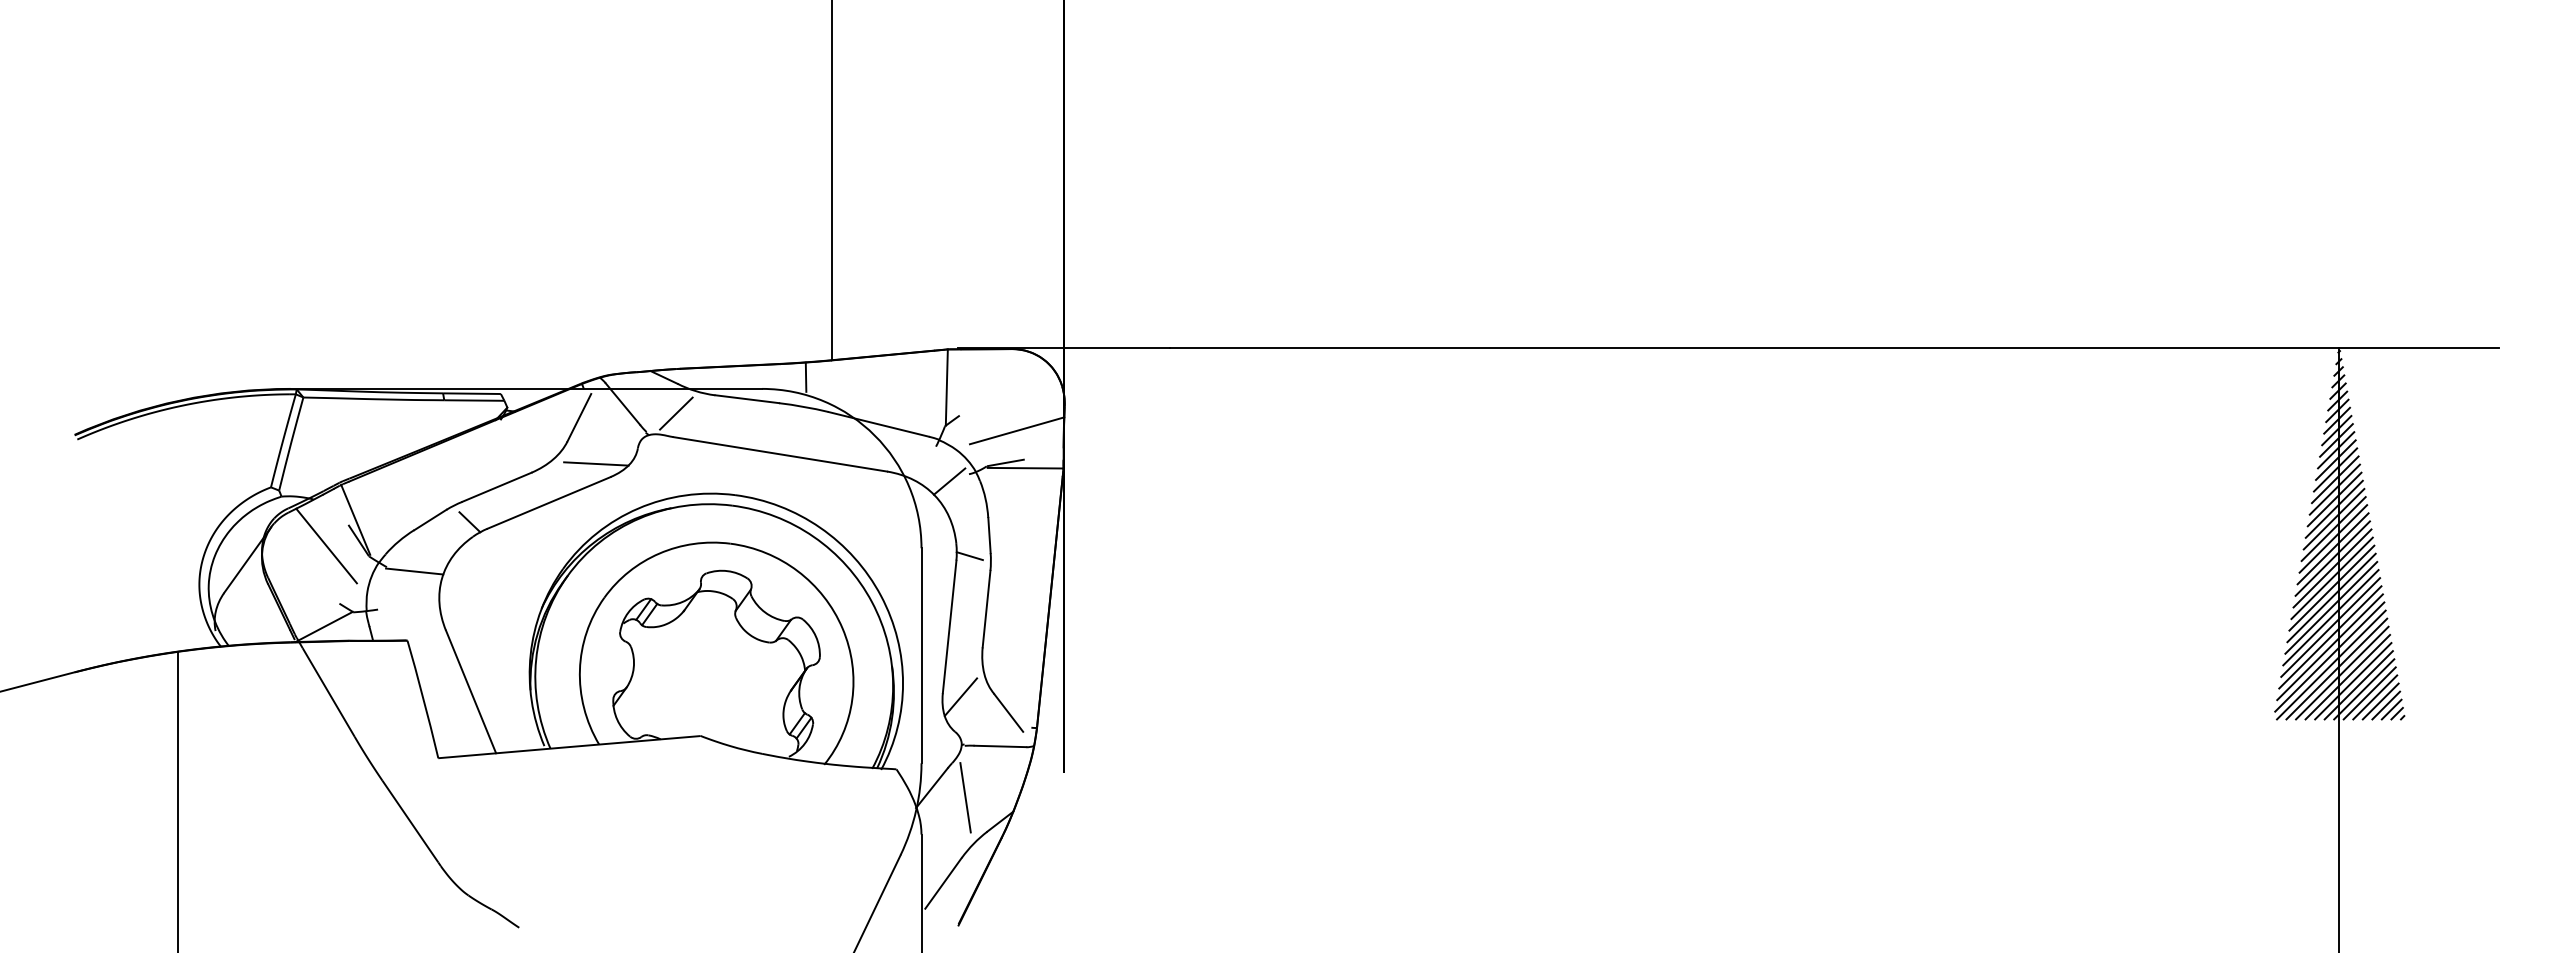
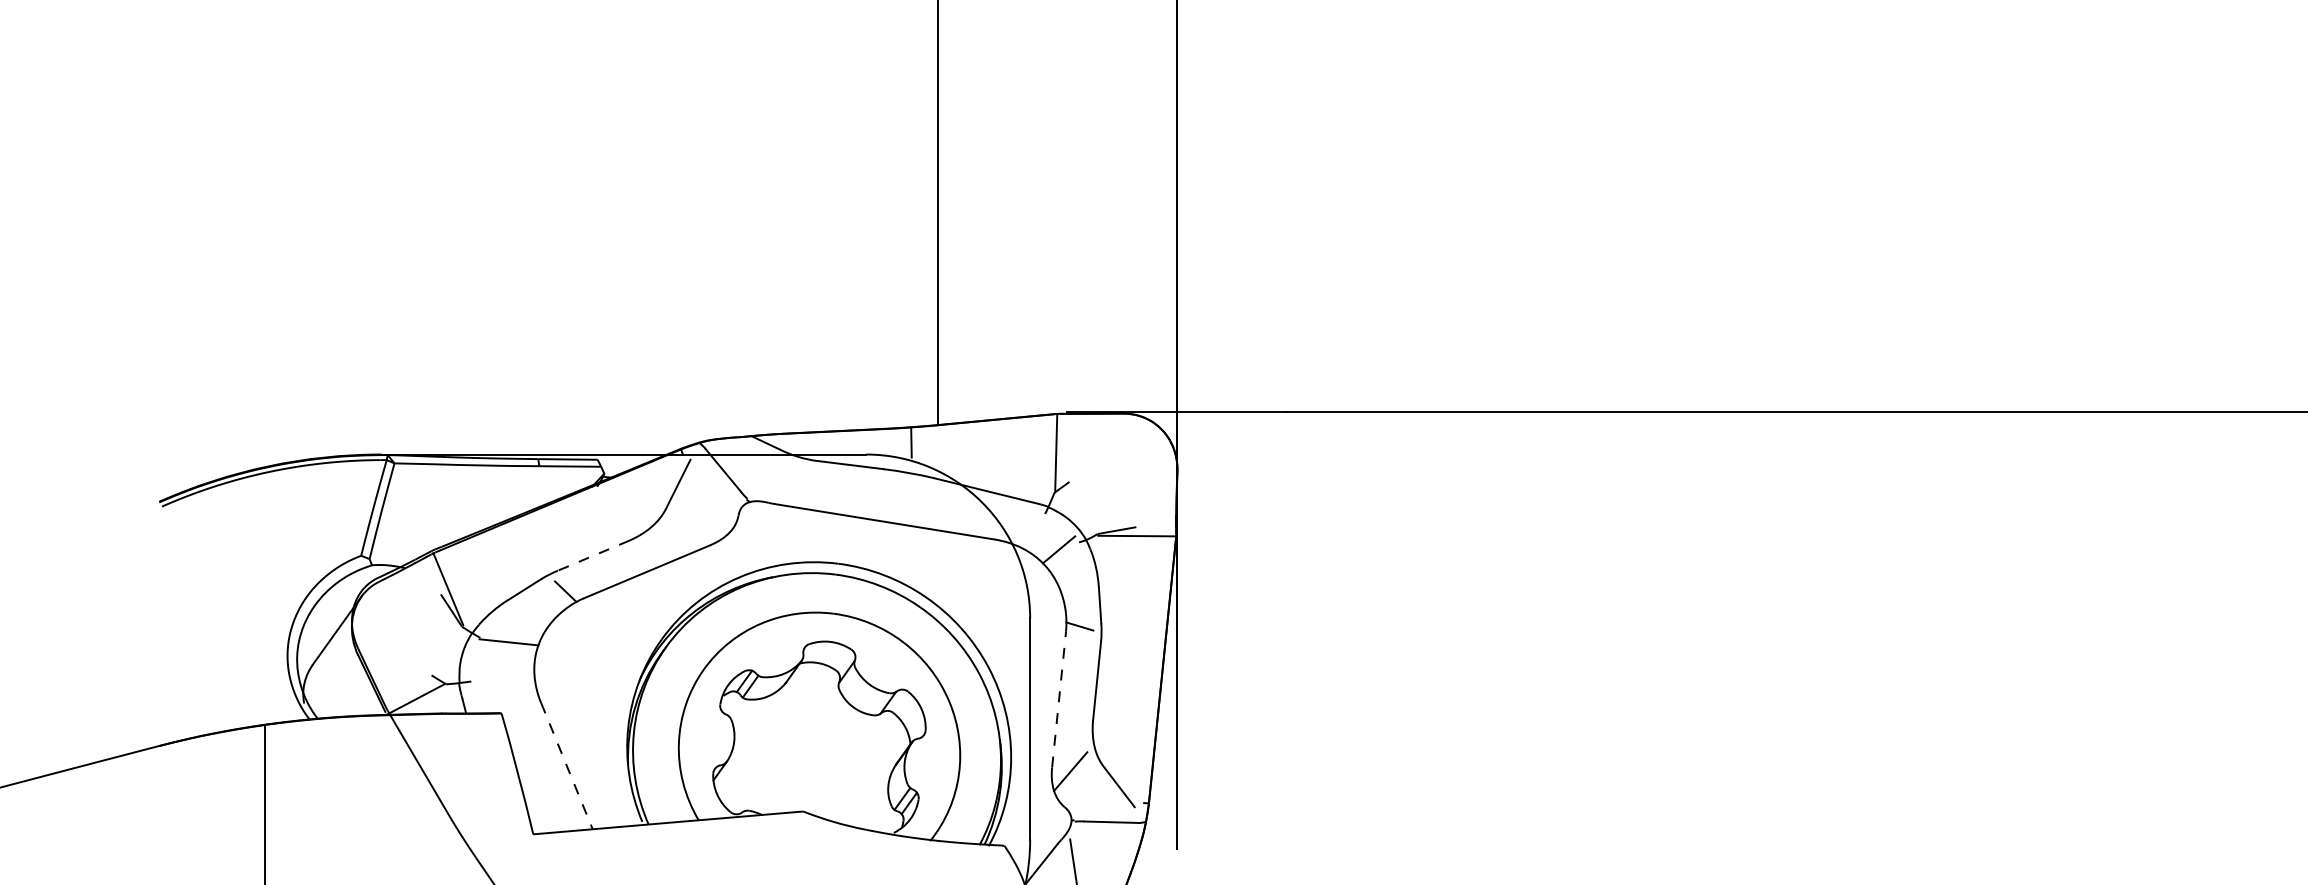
line: (676, 413) -> (778, 479), removed
line: (1016, 430) -> (1127, 497), removed
line: (596, 463) -> (695, 531), removed
line: (496, 487) -> (593, 555), solid -> dashed
line: (326, 545) -> (418, 615), removed
line: (949, 626) -> (1058, 698), solid -> dashed
line: (471, 692) -> (567, 766), solid -> dashed

